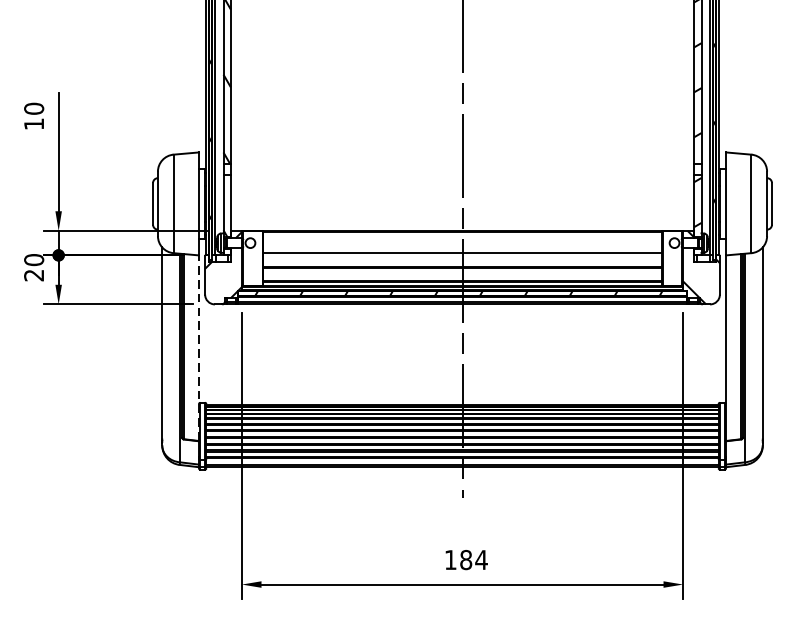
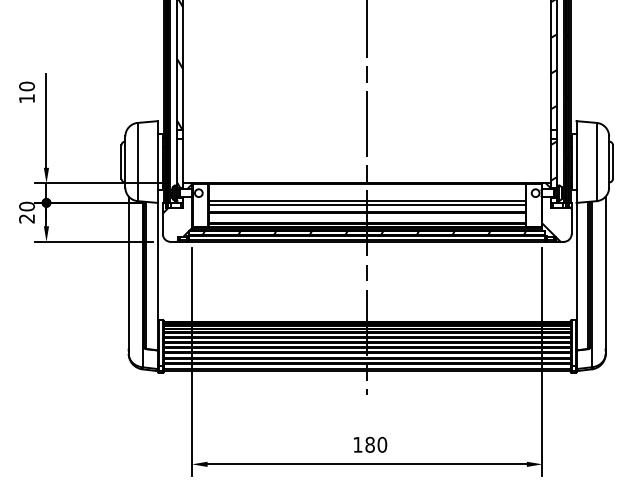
line: (461, 257) -> (366, 204), added
line: (198, 348) -> (157, 276), dashed -> solid
text: (481, 559) -> (382, 444), 184 -> 180

